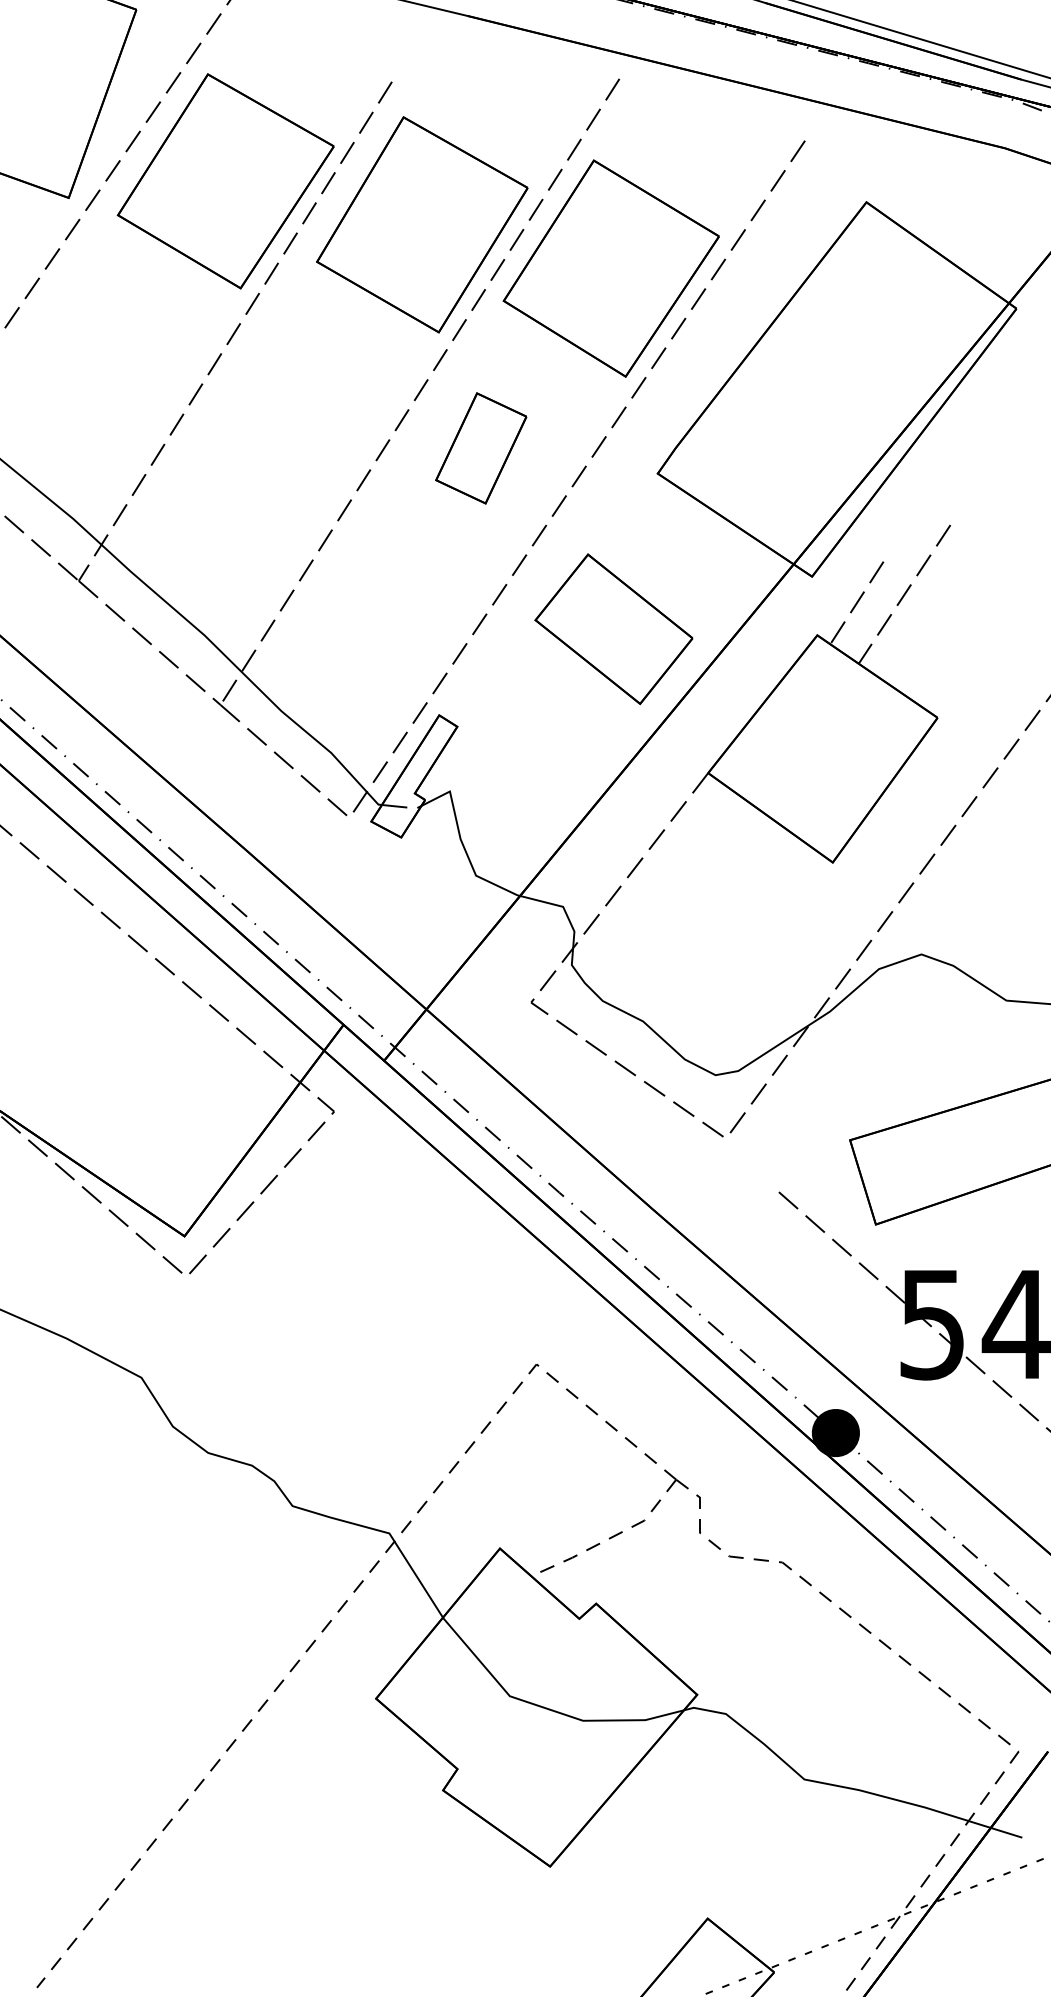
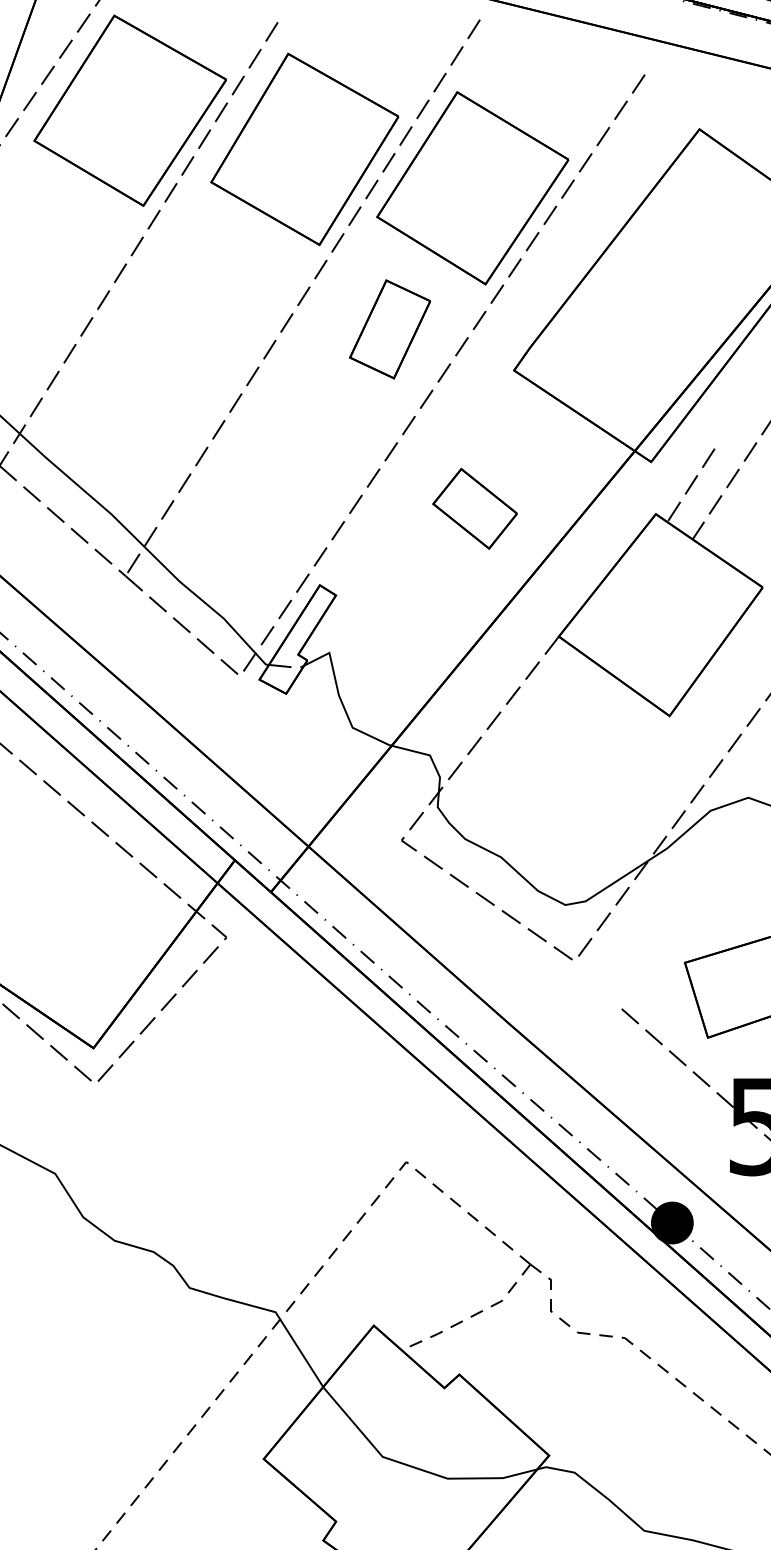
part: (481, 448) -> (390, 329), moved
part: (613, 629) -> (474, 508), size x0.6

